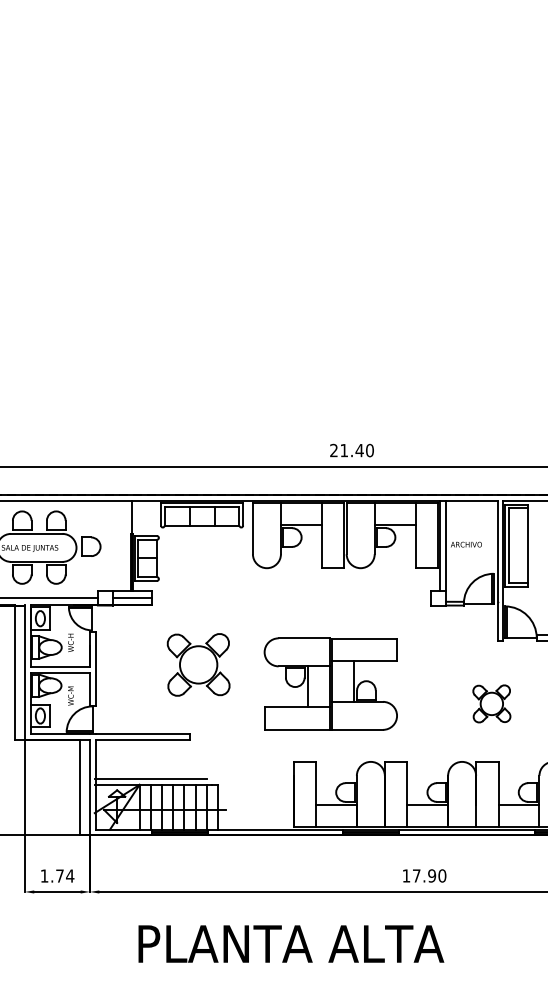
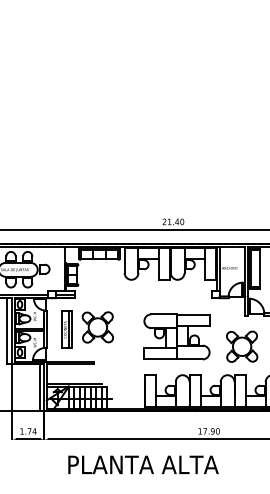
part: (134, 669) -> (66, 329), added
part: (329, 683) -> (176, 336), moved
part: (492, 703) -> (242, 346), size x1.67

